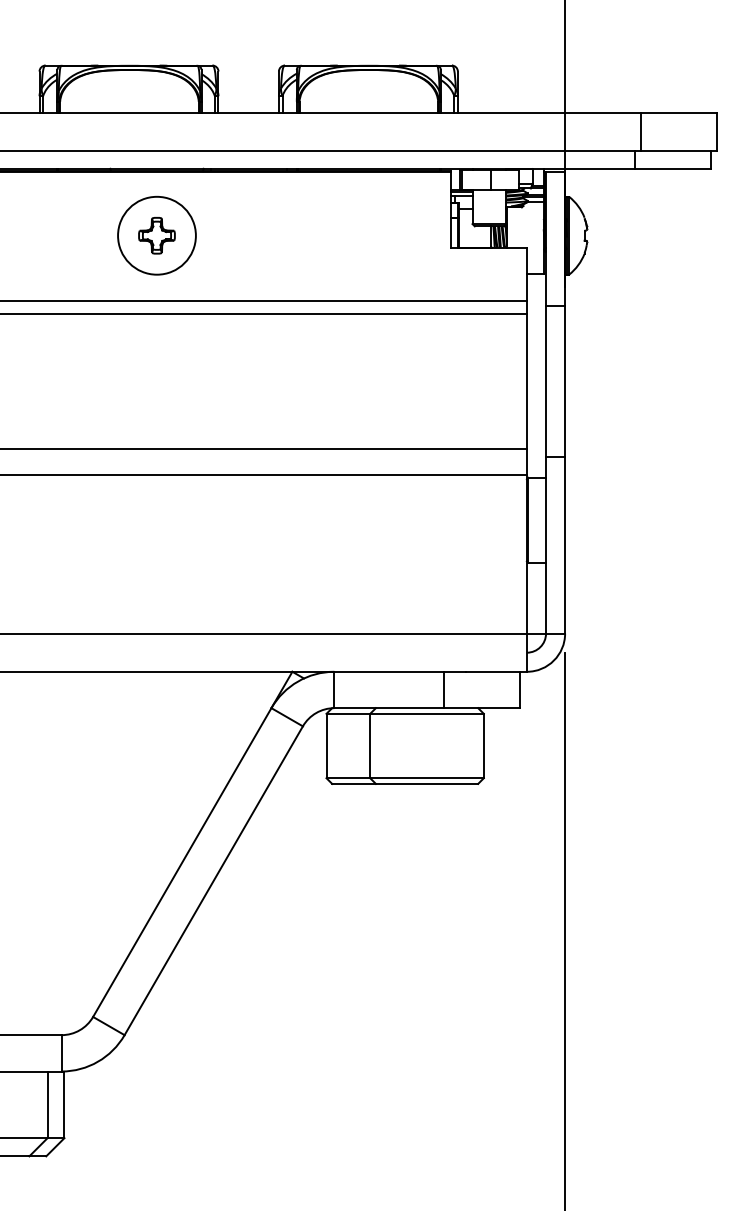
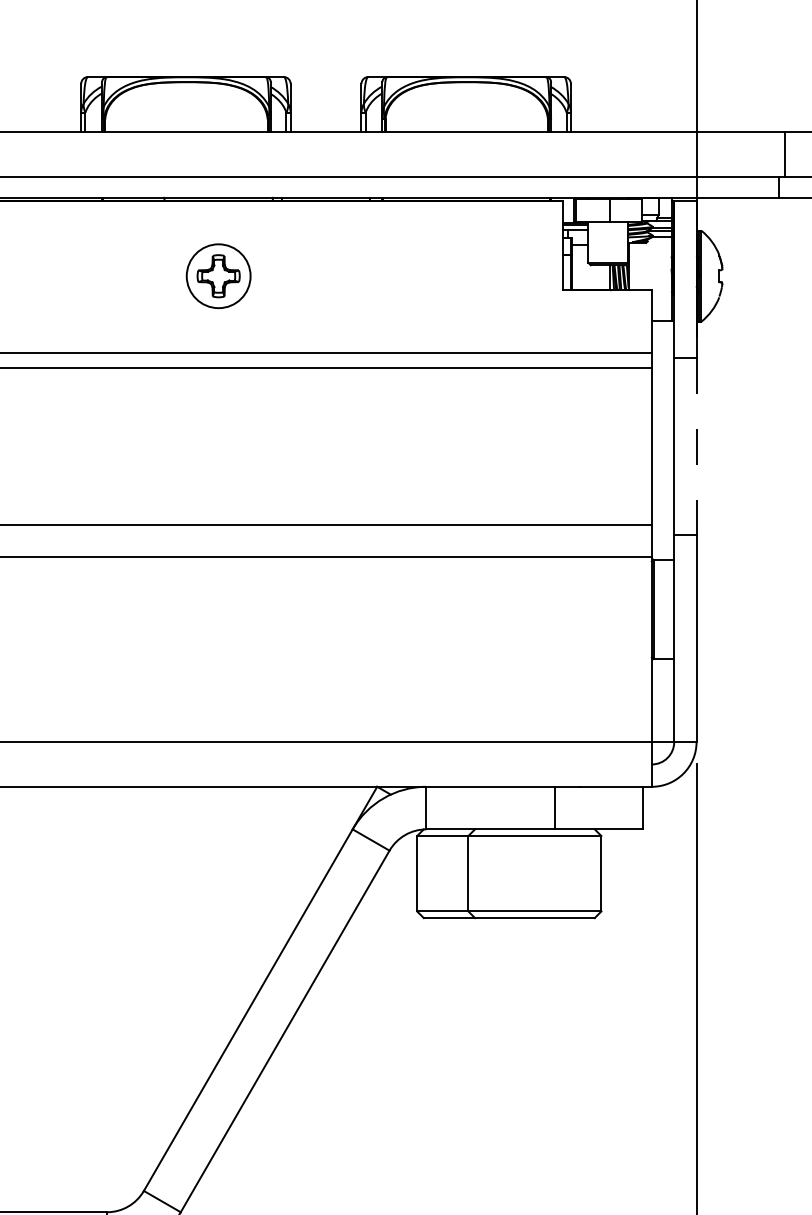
circle: (156, 235) -> (218, 275), size x0.7
line: (565, 381) -> (697, 446), solid -> dashed

